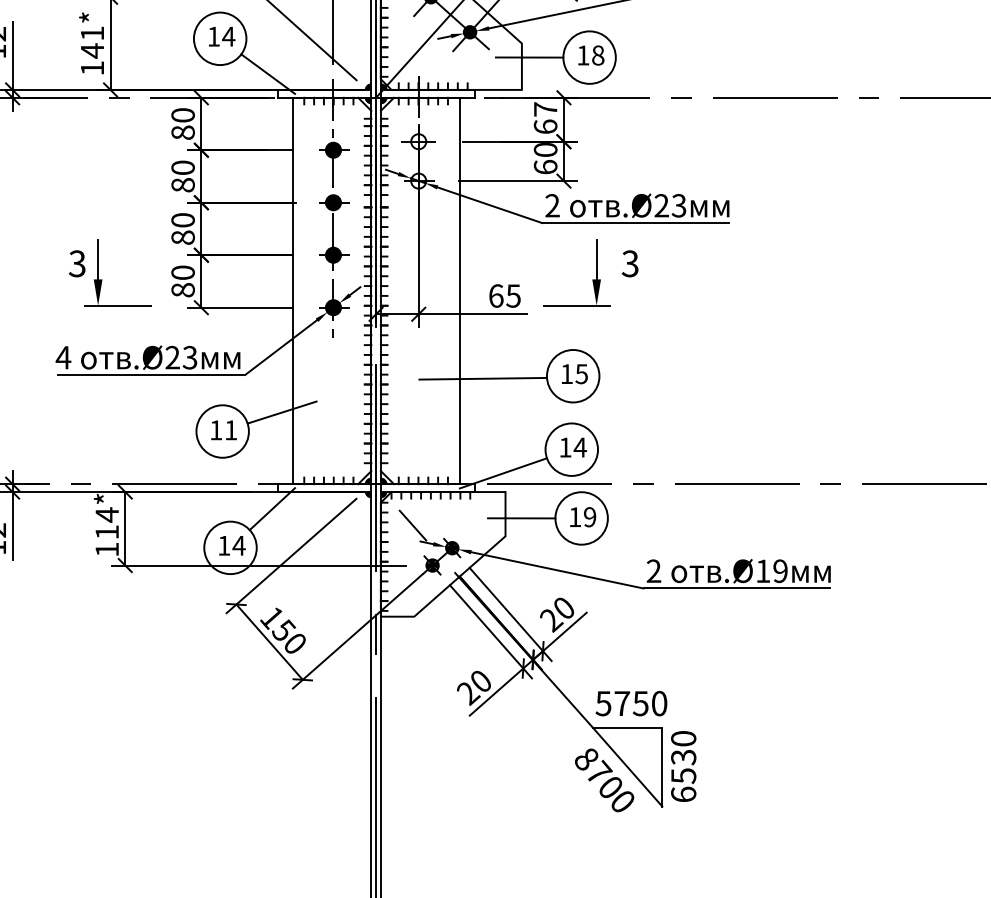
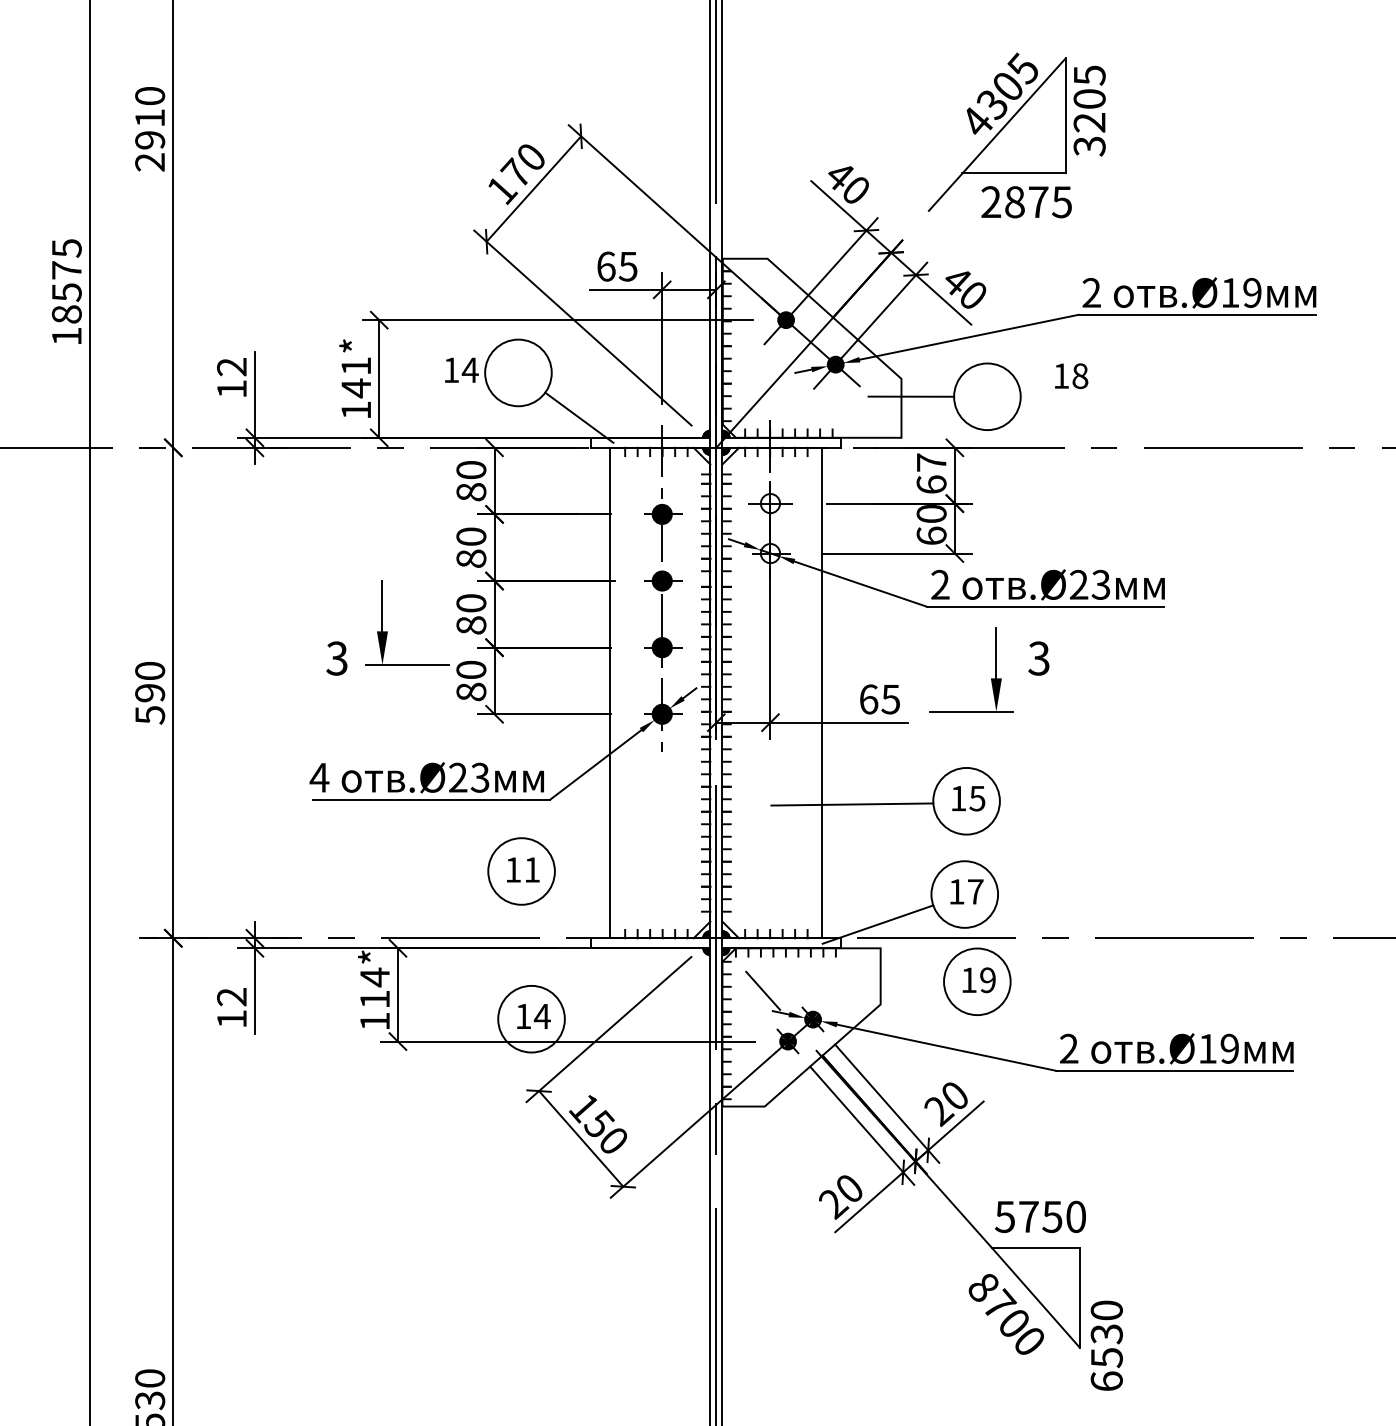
text: (221, 36) -> (461, 369), moved
text: (591, 55) -> (1071, 375), moved
part: (102, 279) -> (387, 631), moved
line: (281, 412) -> (596, 847), removed
text: (580, 447) -> (975, 891), 14 -> 17
line: (272, 508) -> (584, 969), removed
line: (521, 518) -> (901, 981), removed
text: (683, 766) -> (1106, 1345), moved

